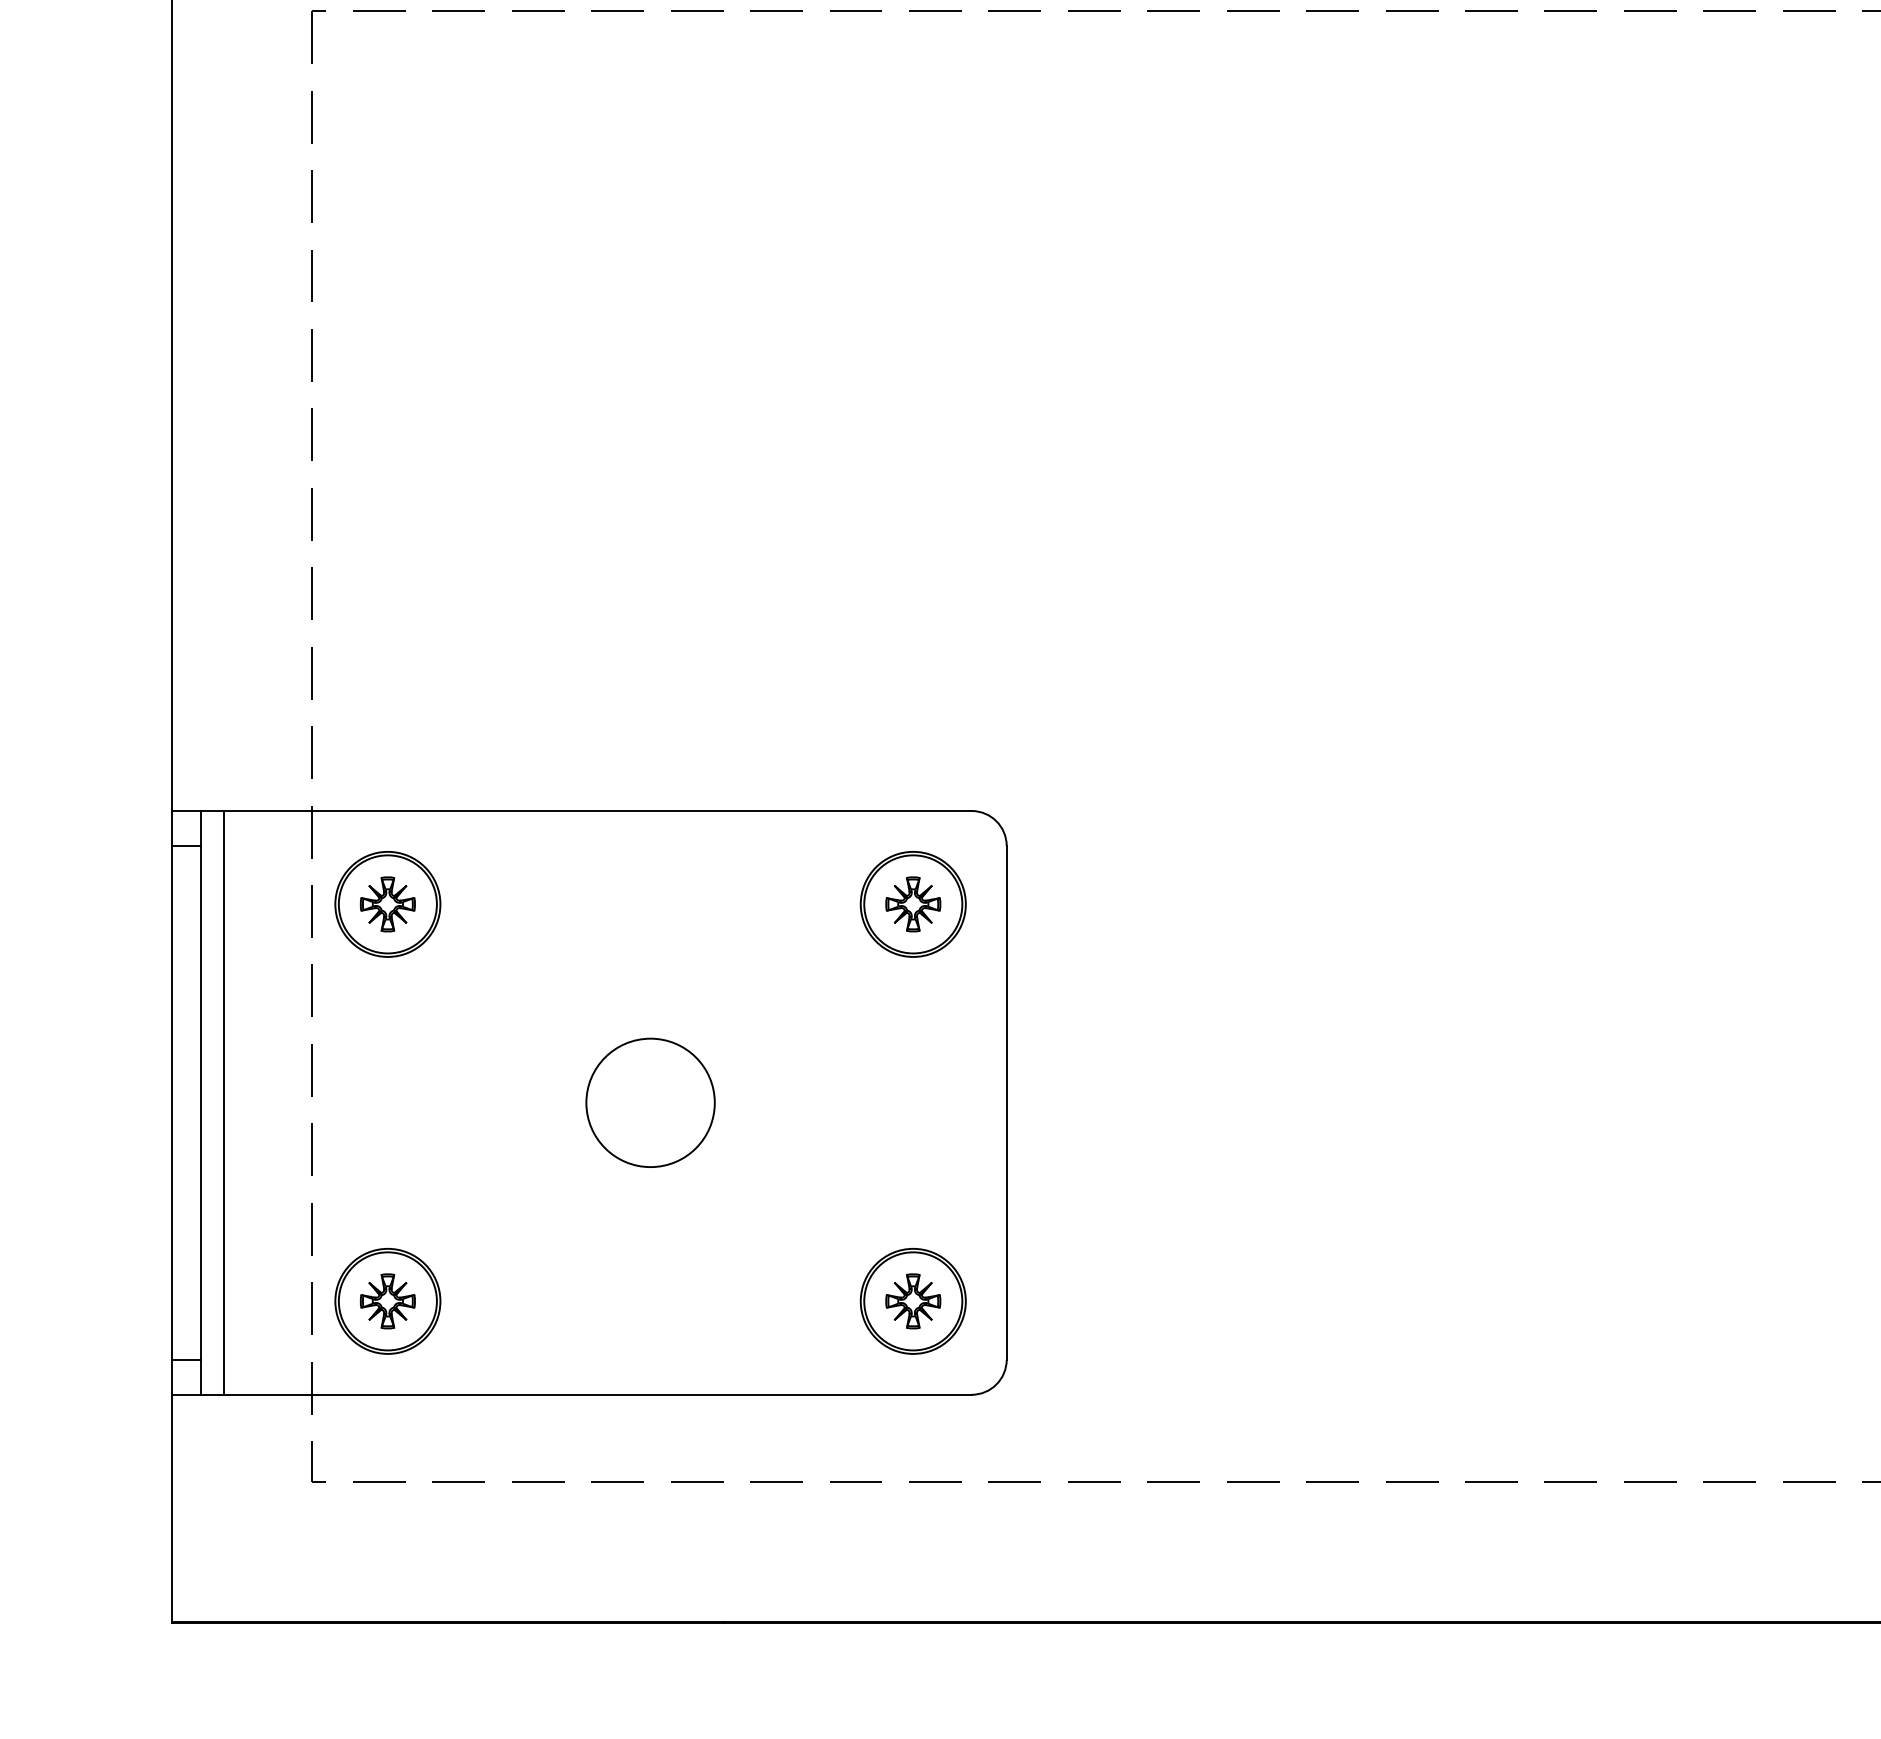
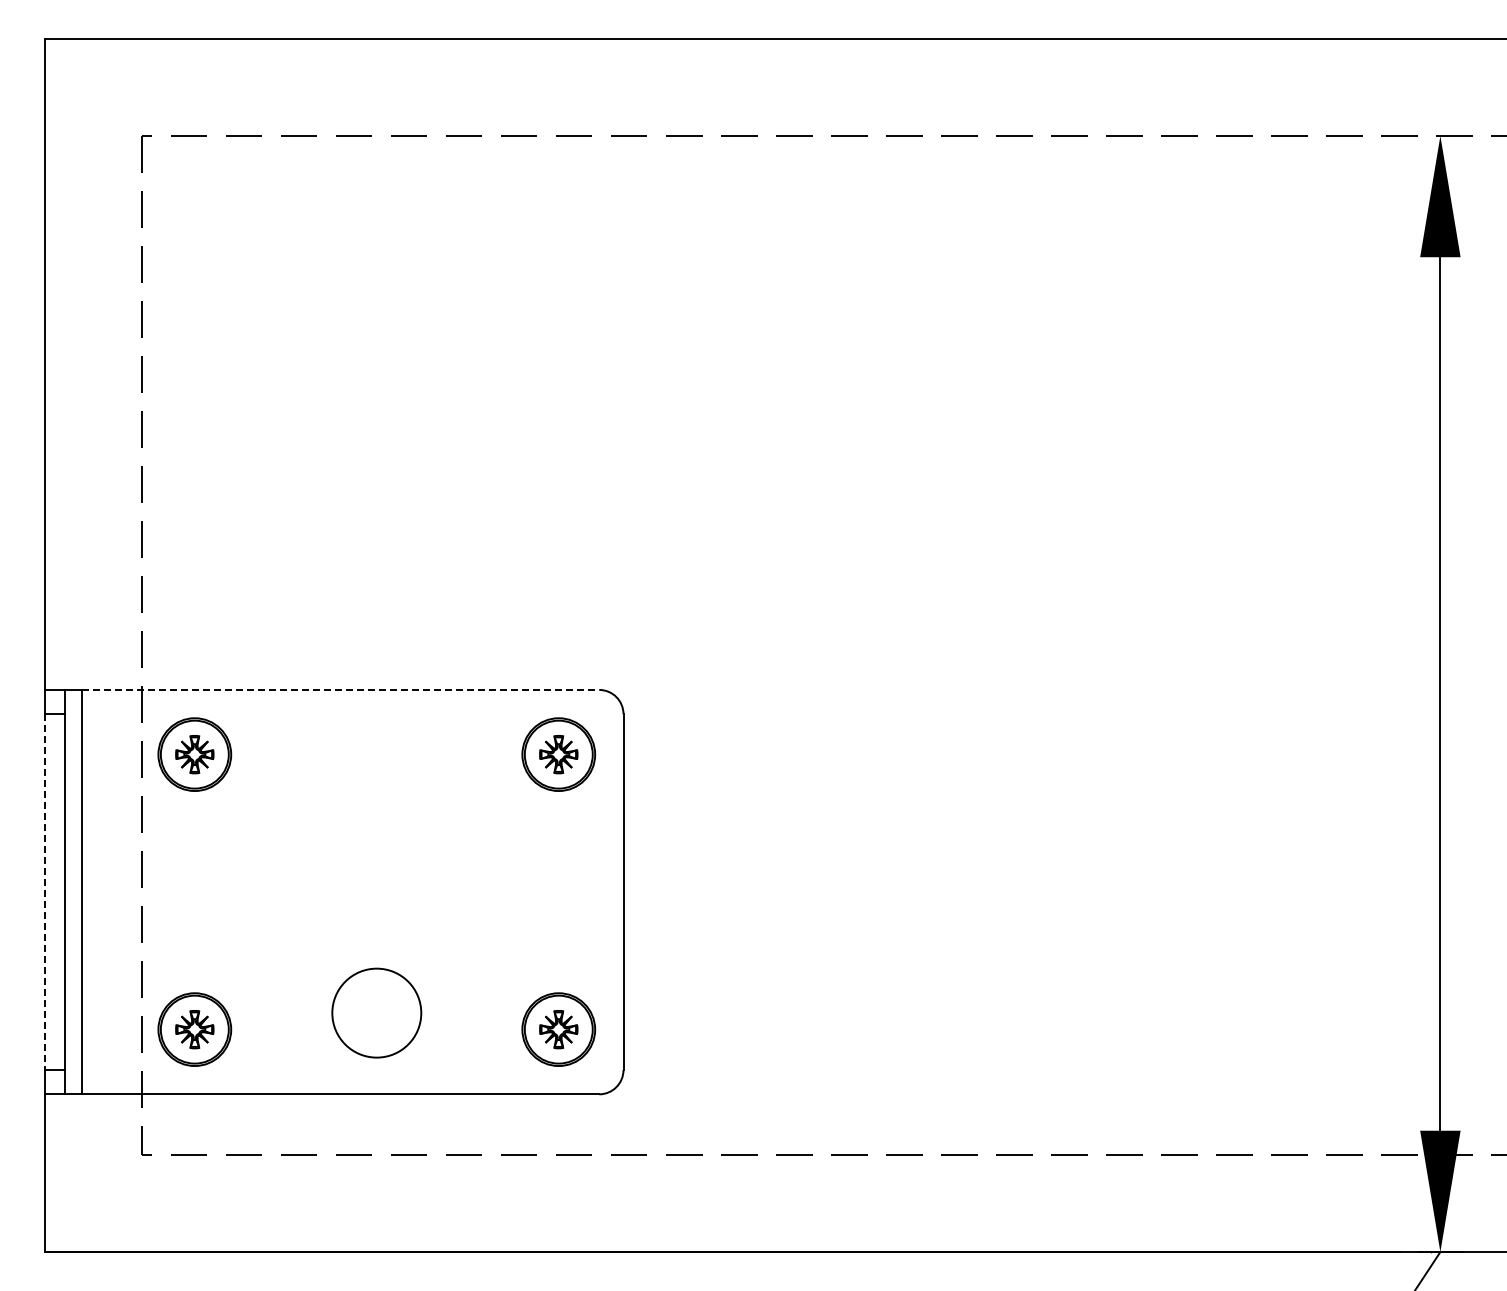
line: (598, 810) -> (340, 689), solid -> dashed
circle: (650, 1101) -> (376, 1012), moved
line: (172, 1103) -> (45, 892), solid -> dashed

